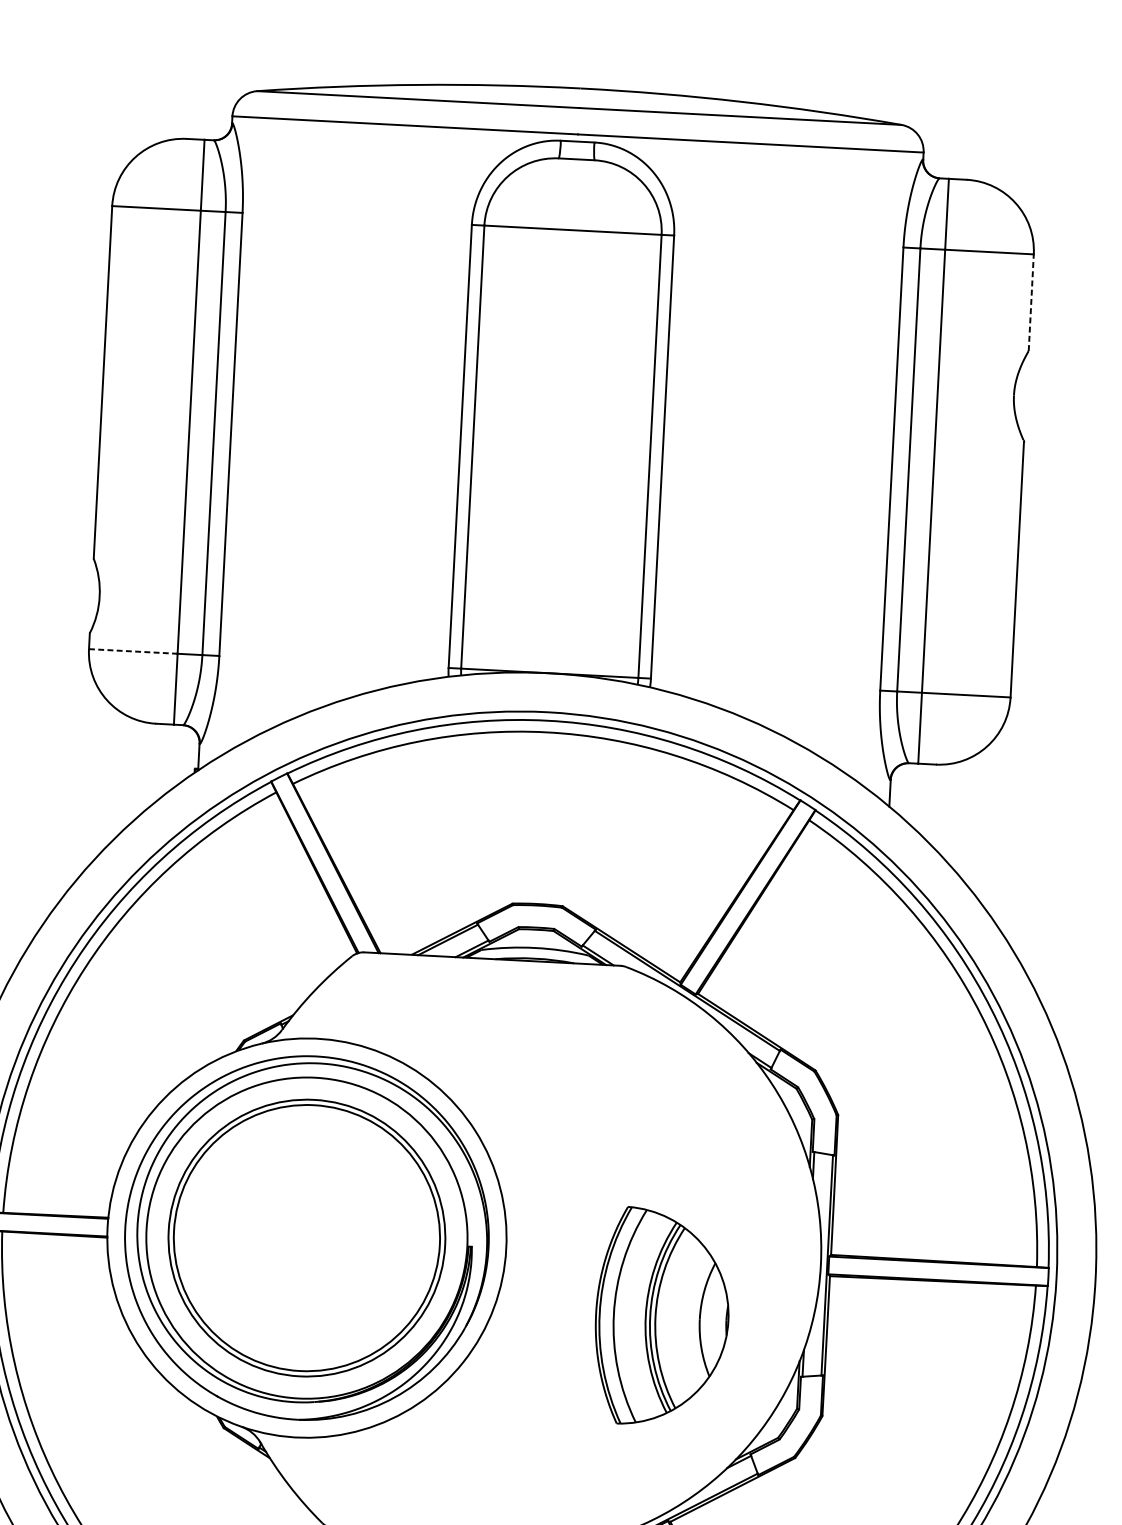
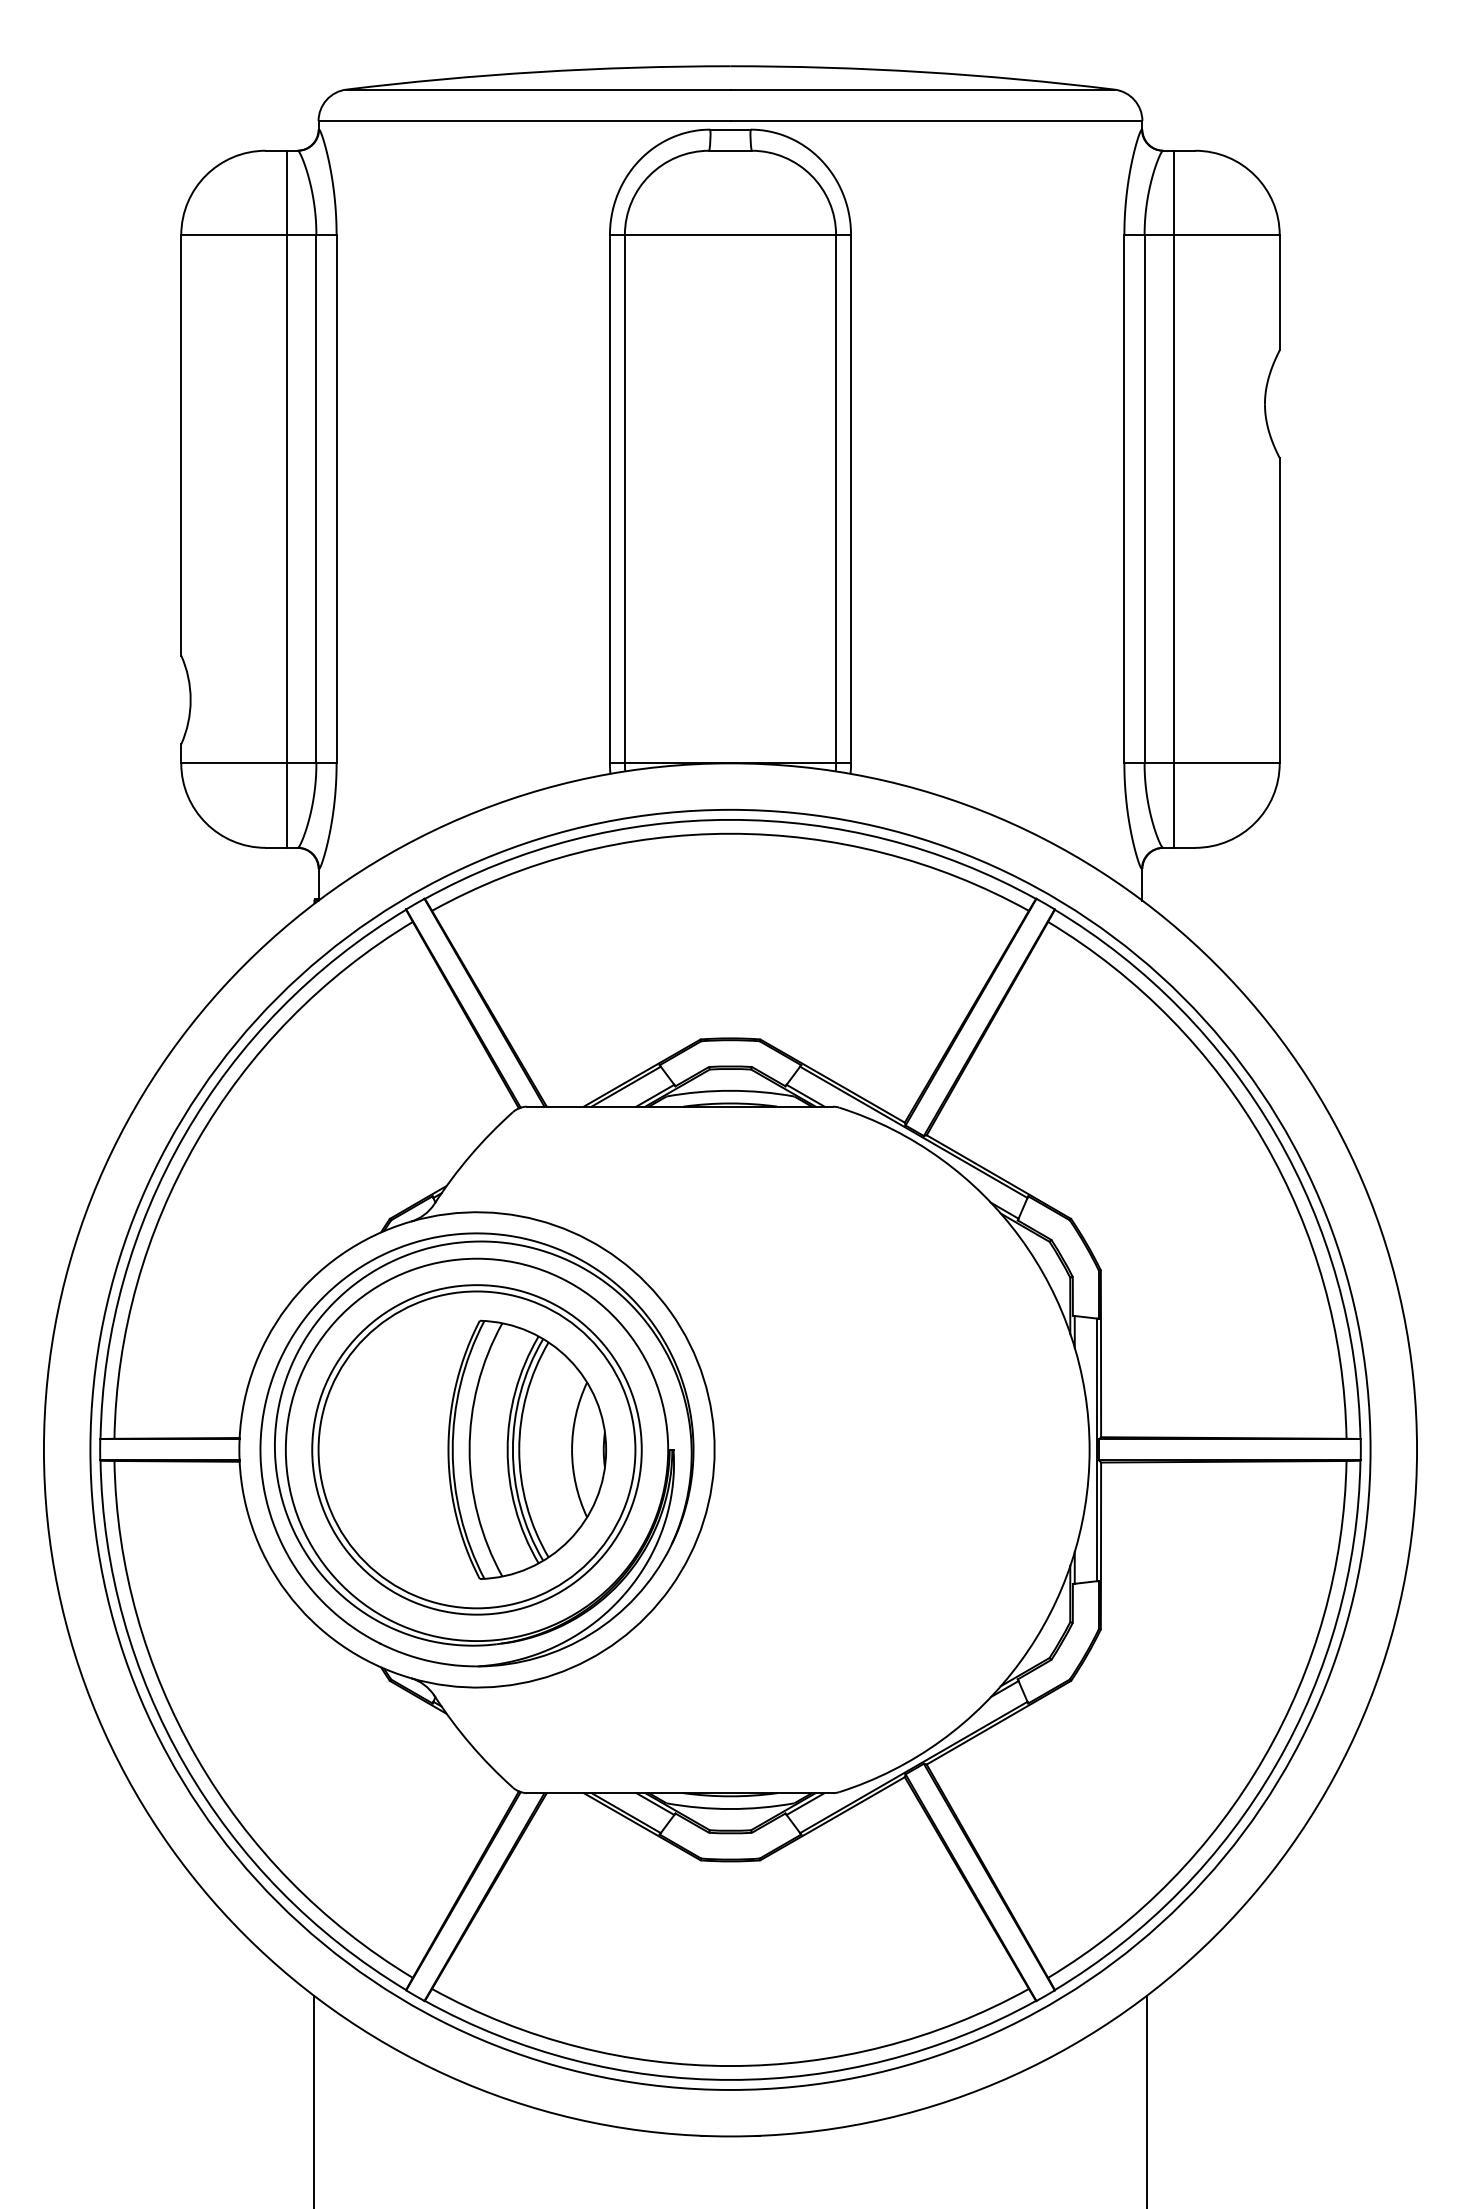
line: (1031, 302) -> (1279, 292), dashed -> solid
line: (133, 651) -> (234, 763), dashed -> solid
part: (662, 1316) -> (527, 1449), moved

